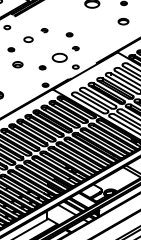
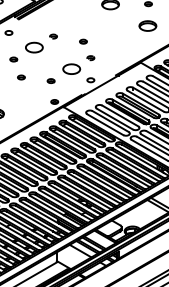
part: (123, 21) -> (147, 25), size x1.43
part: (28, 39) -> (34, 47), size x1.67
part: (17, 64) -> (21, 77), size x0.62

